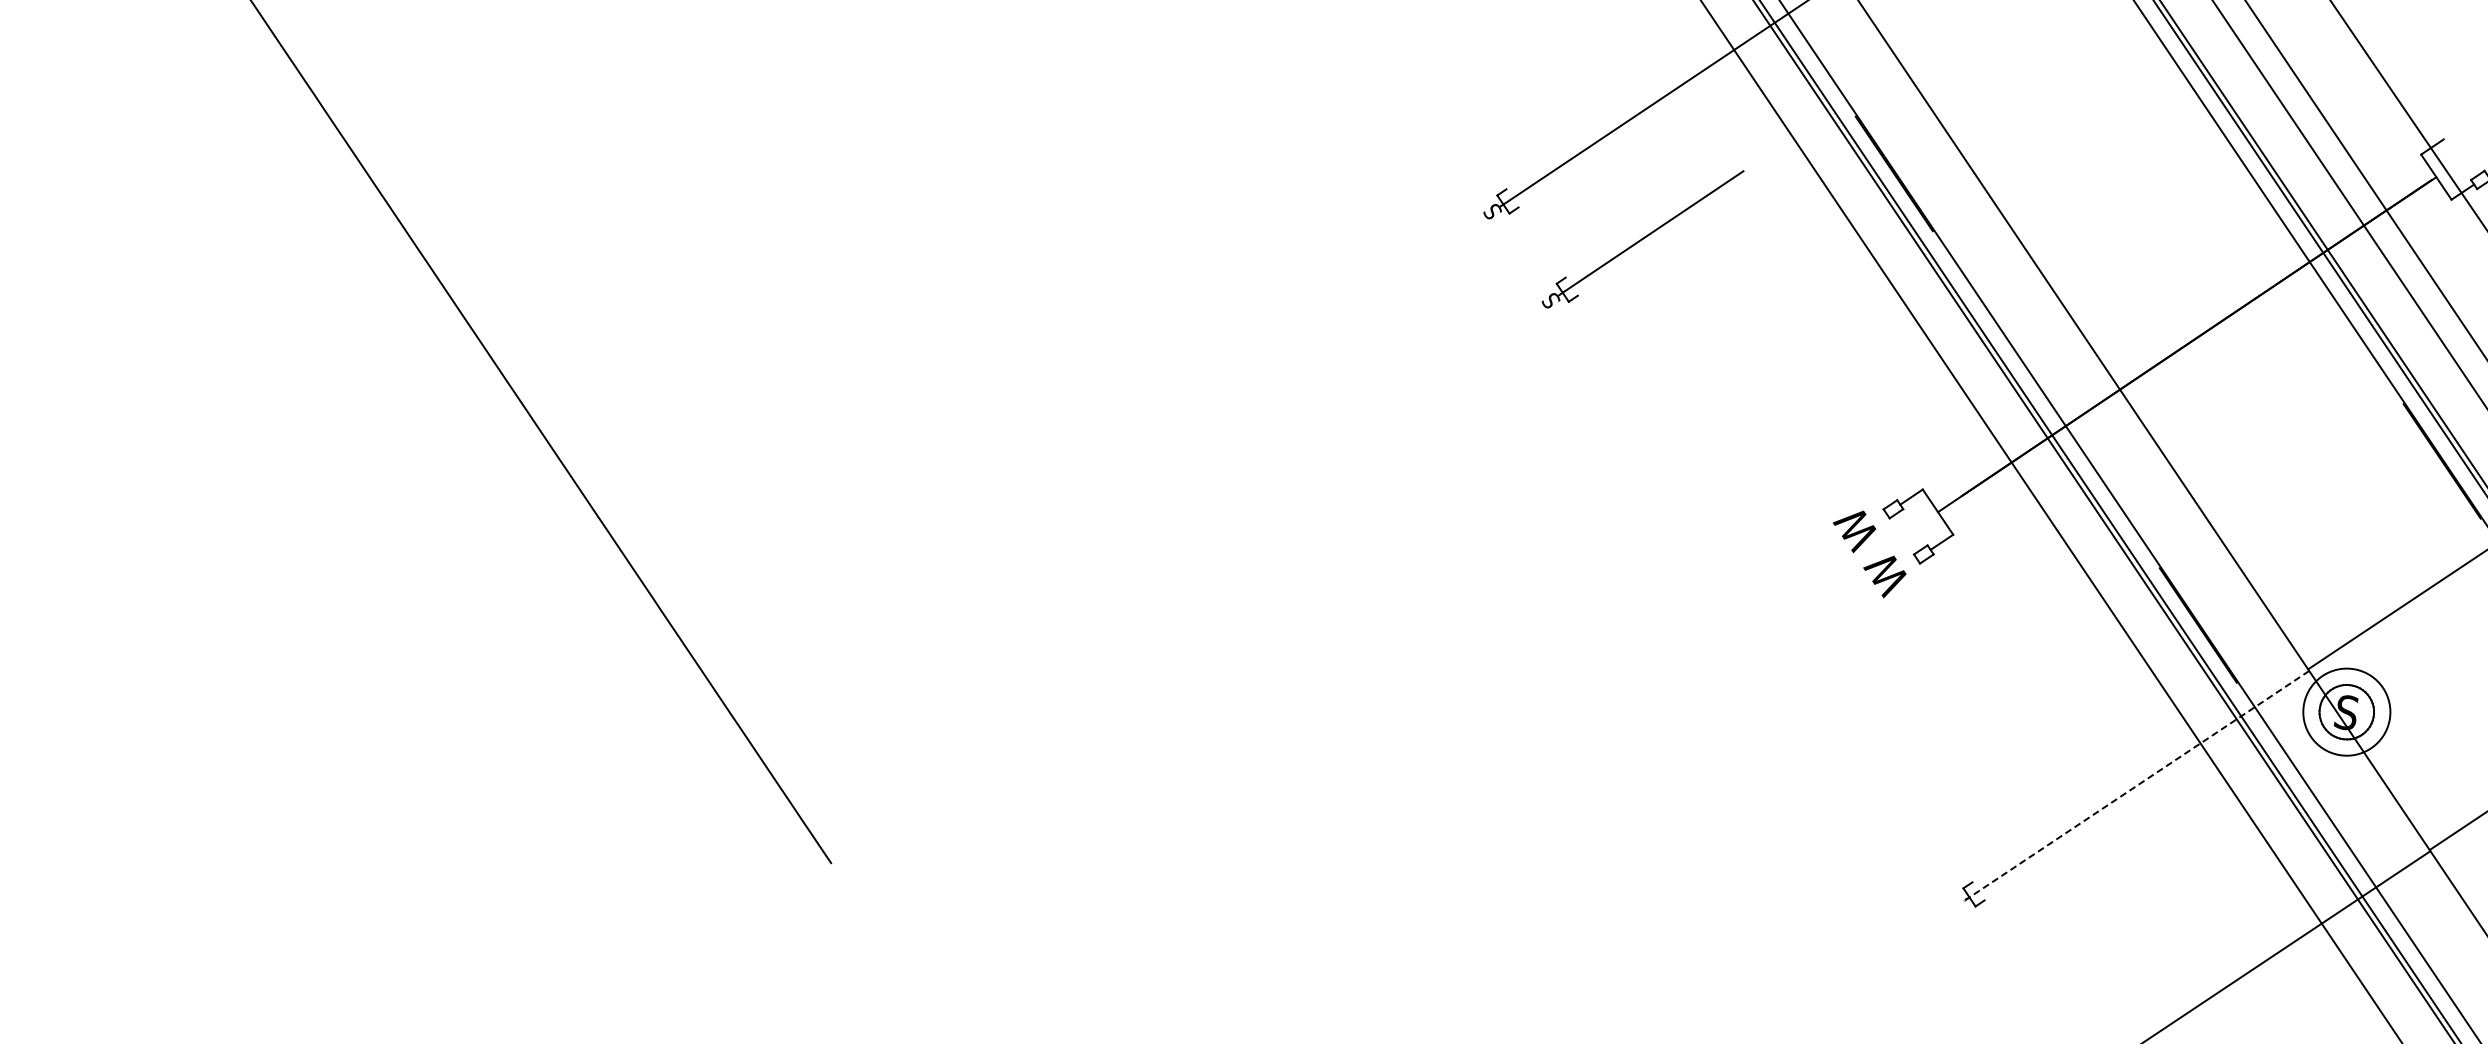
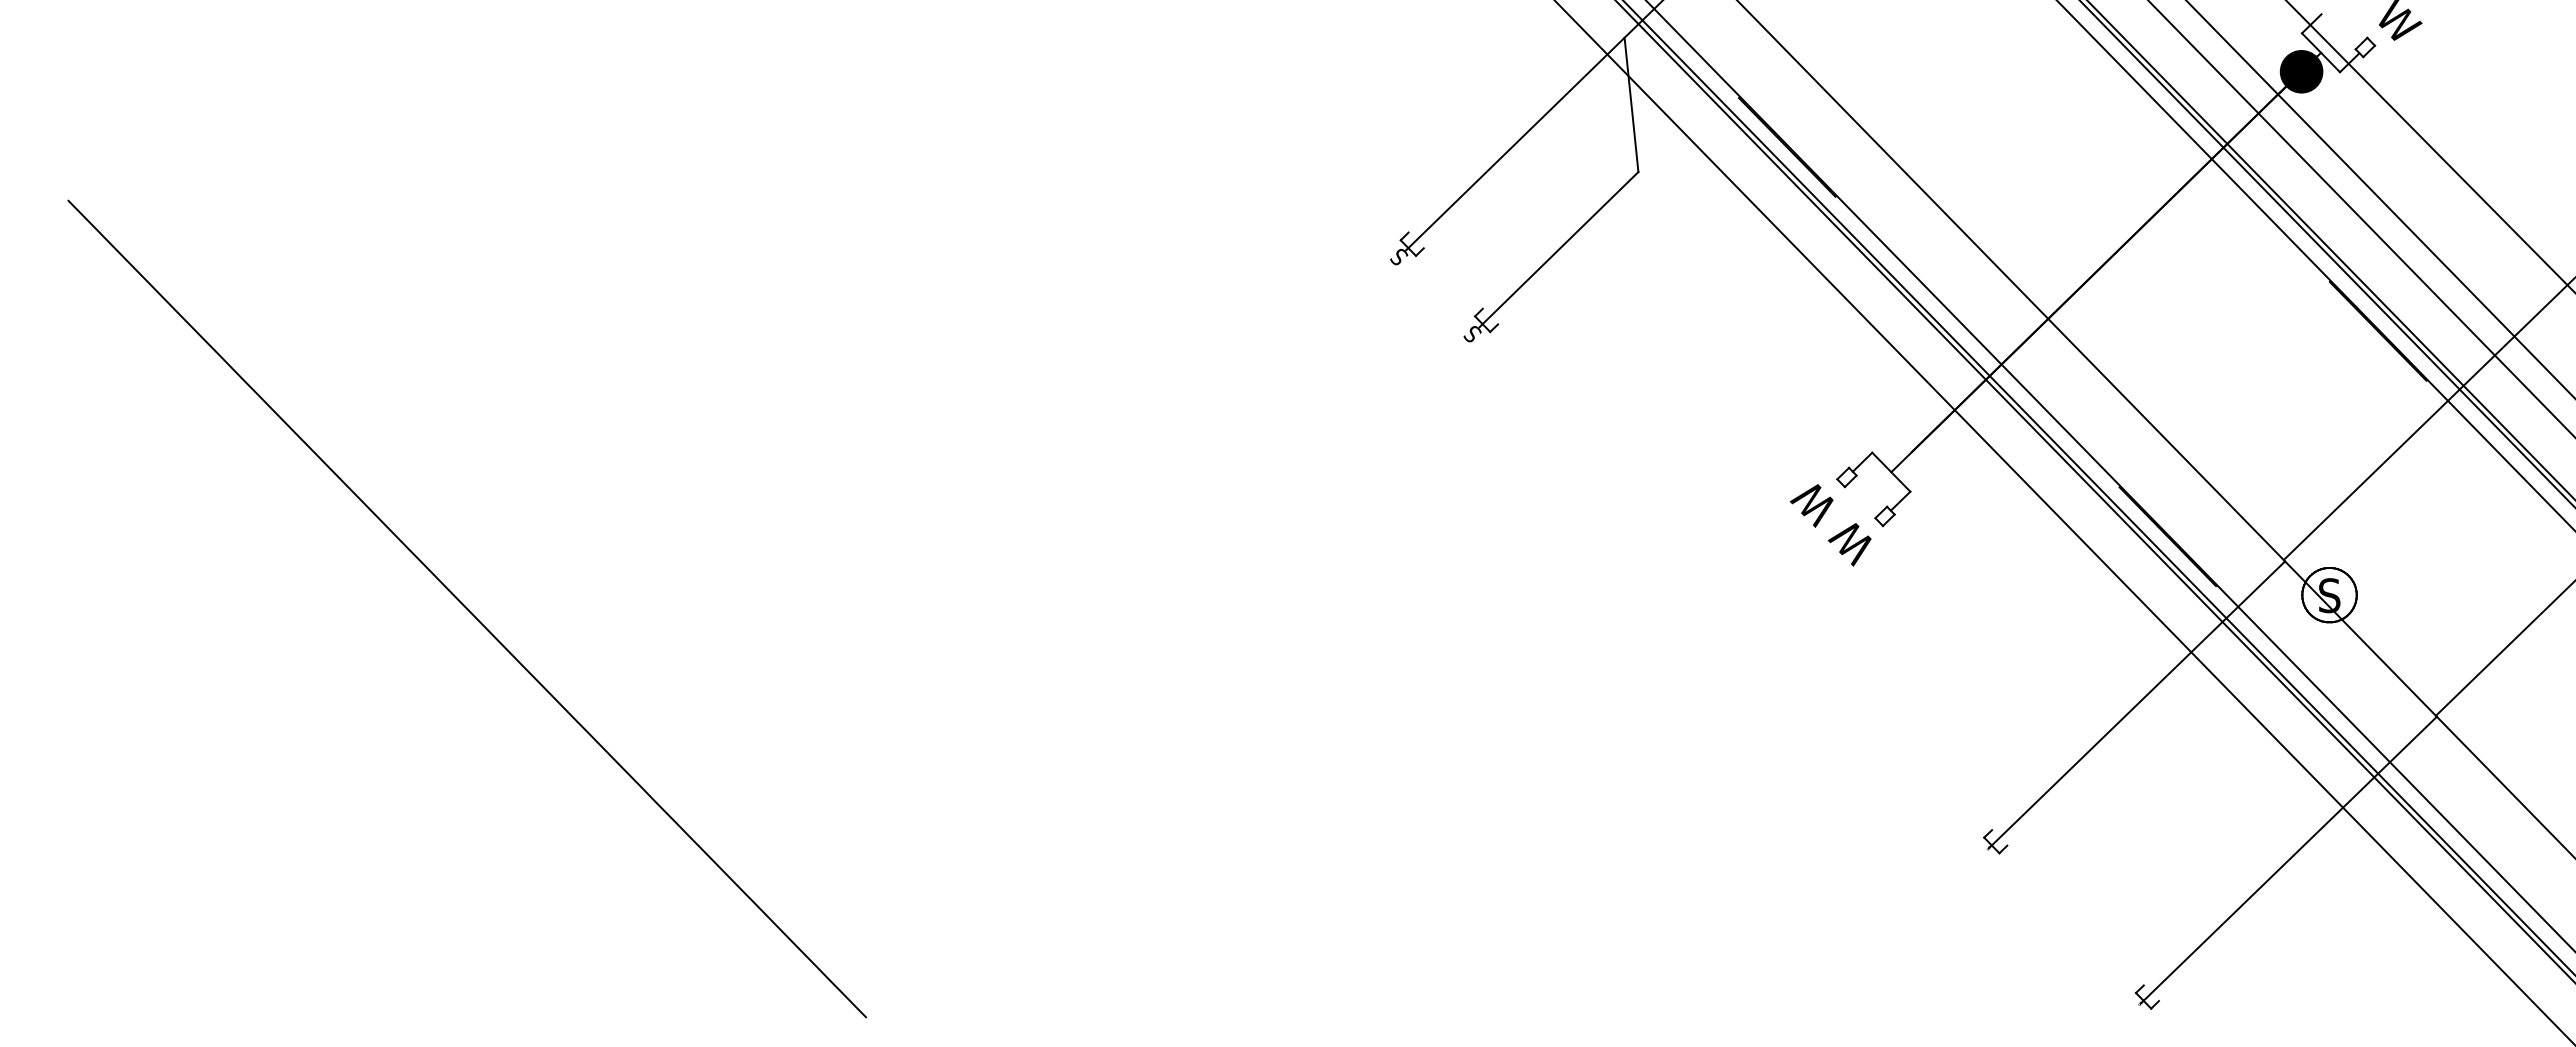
line: (1748, 103) -> (1631, 104), added
fill: (2413, 192) -> (2301, 71), added
circle: (2346, 711) -> (2329, 594), size x0.62
line: (2139, 784) -> (2138, 703), dashed -> solid

